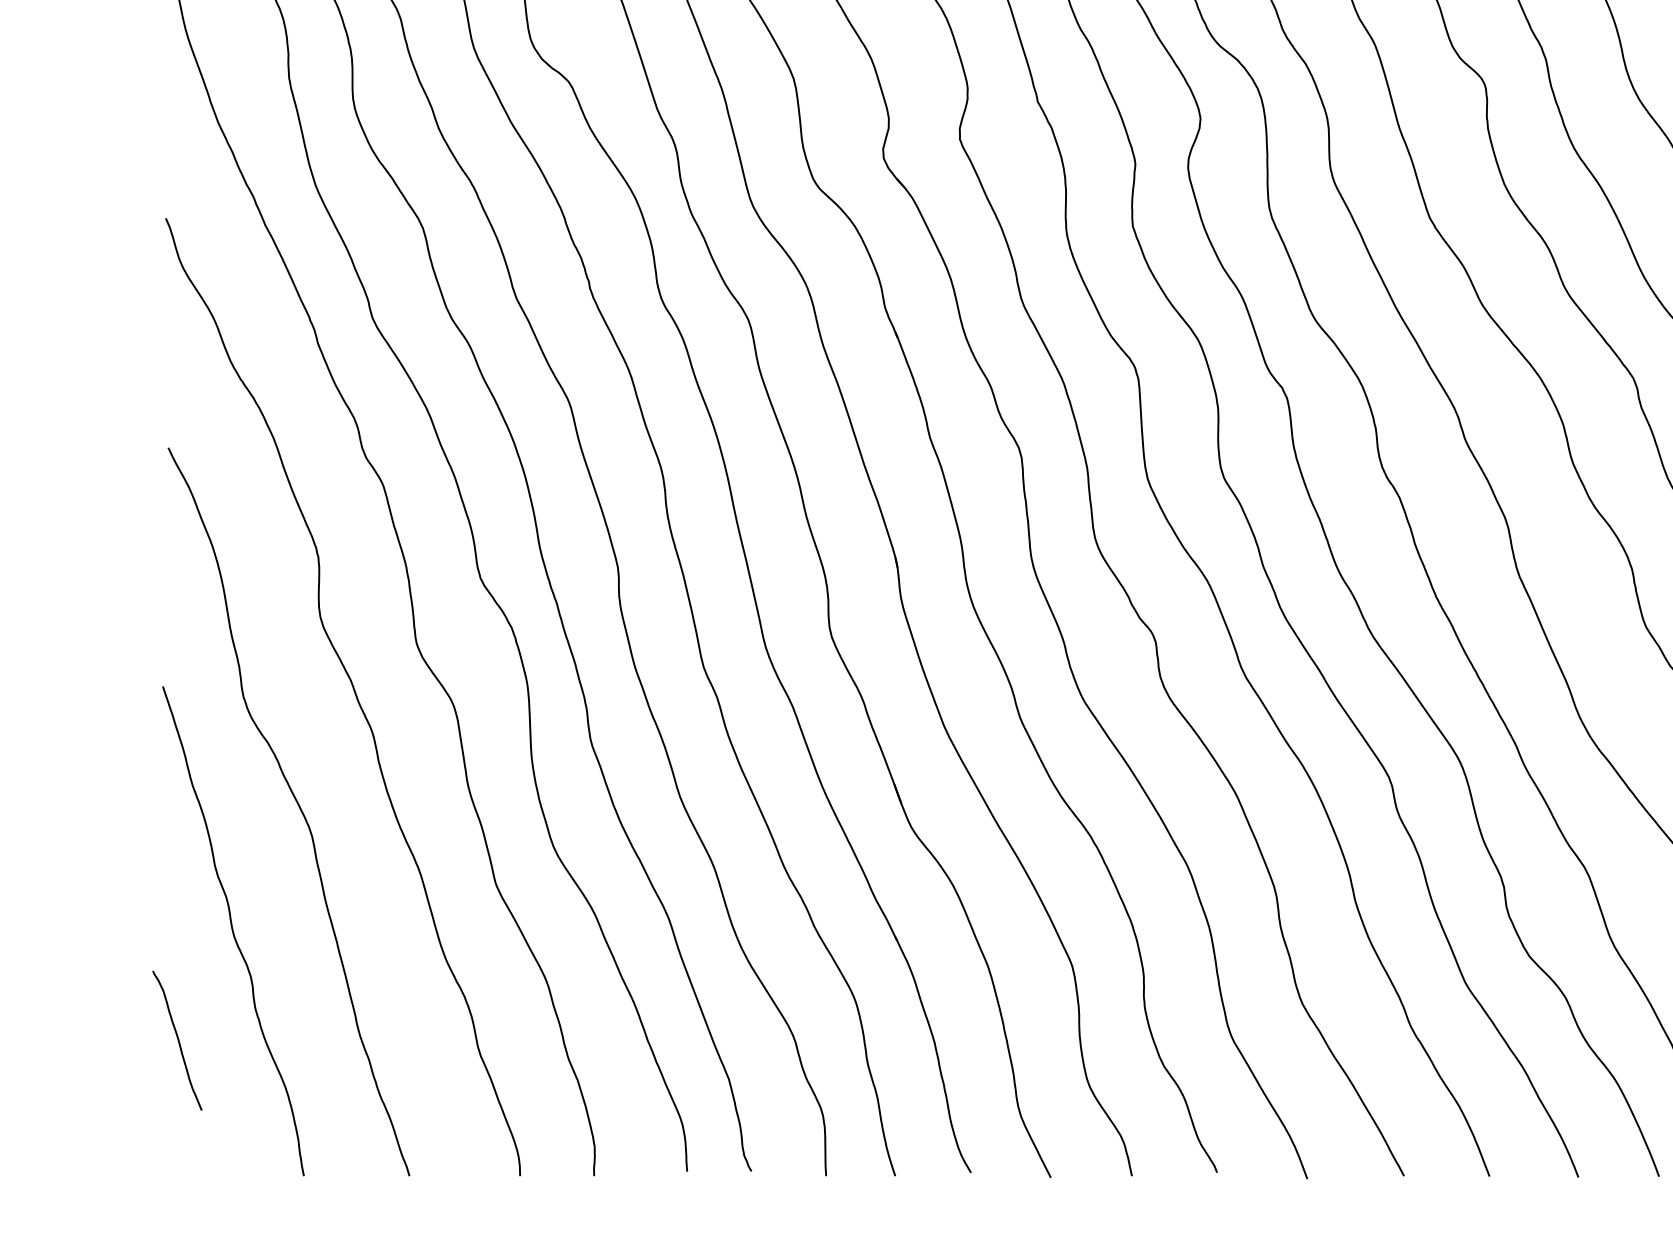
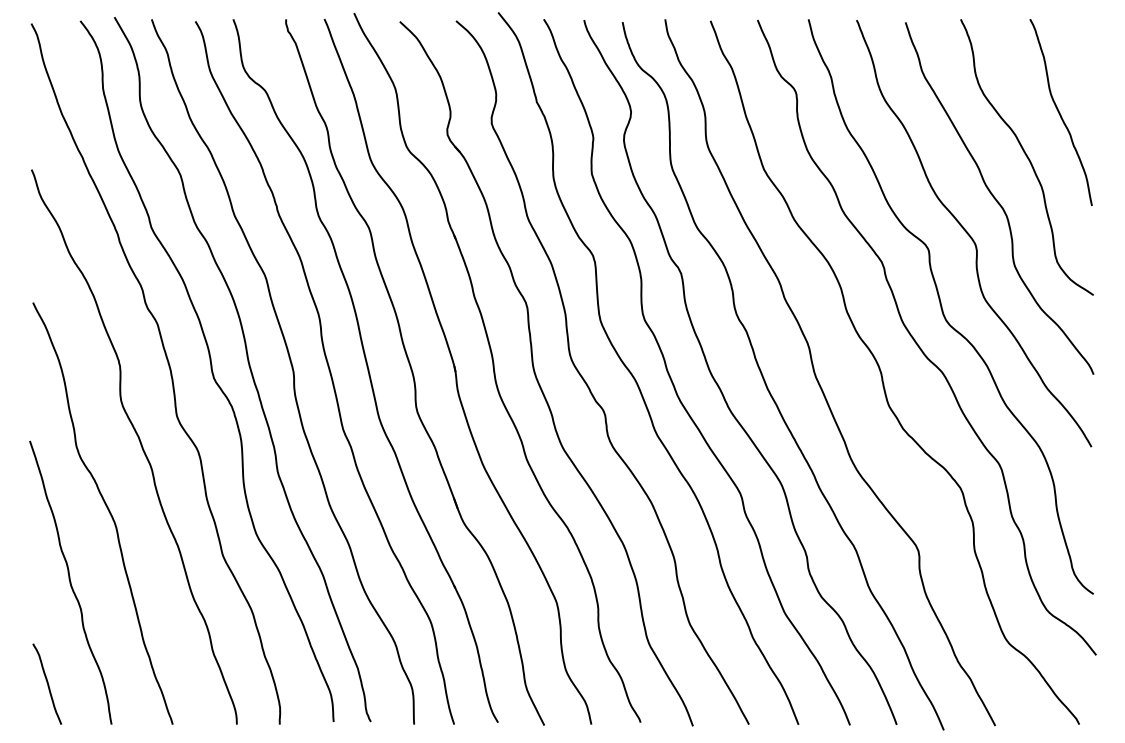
curve: (177, 1039) -> (47, 683), moved

